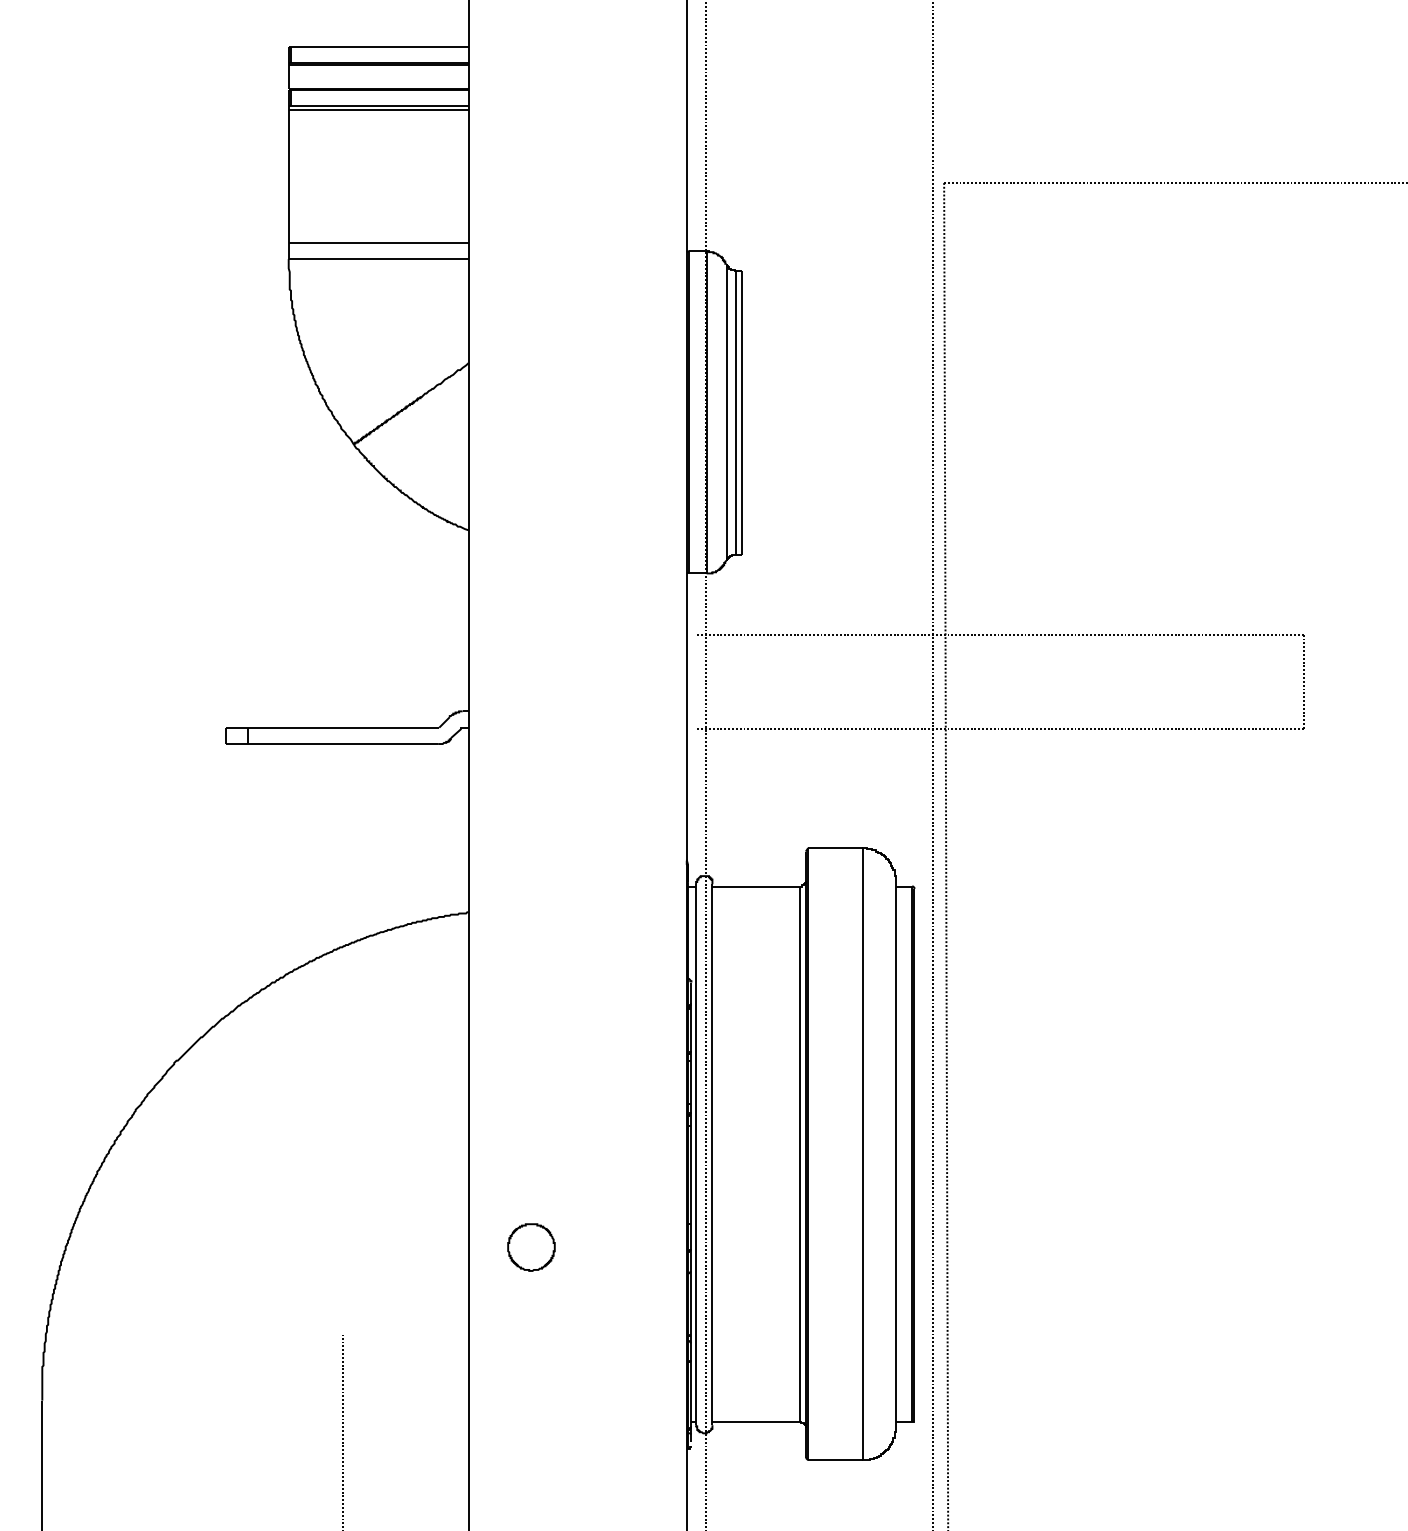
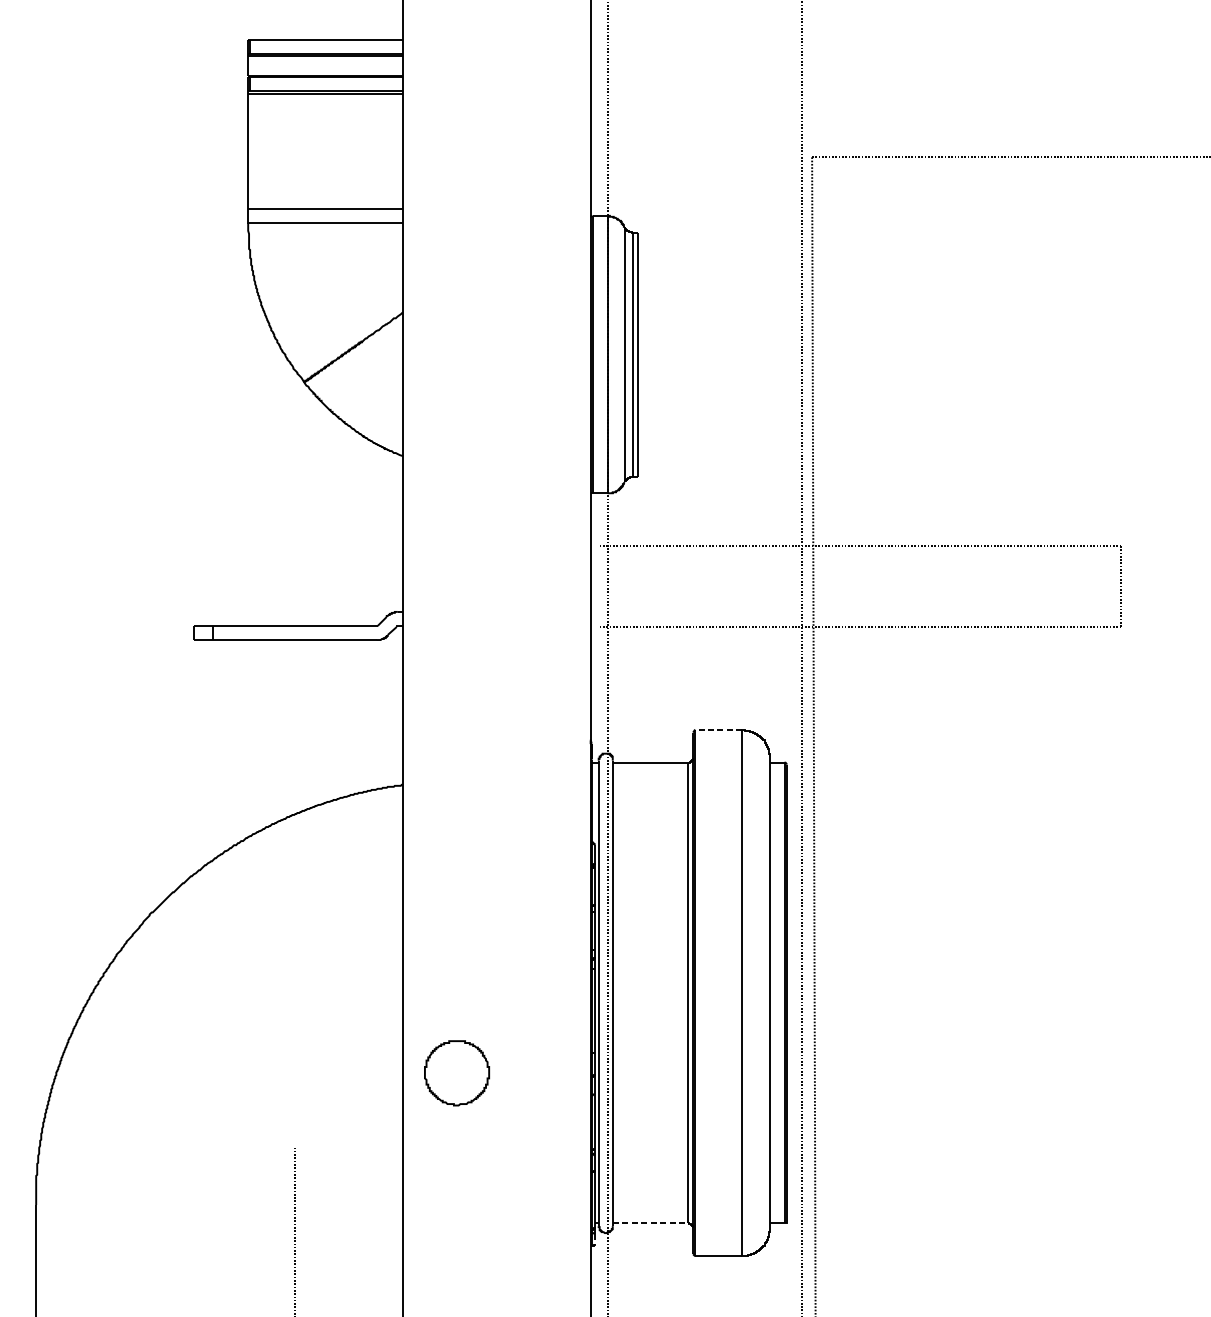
line: (835, 848) -> (718, 729), solid -> dashed
part: (531, 1247) -> (457, 1073), size x1.6
line: (756, 1421) -> (650, 1222), solid -> dashed

